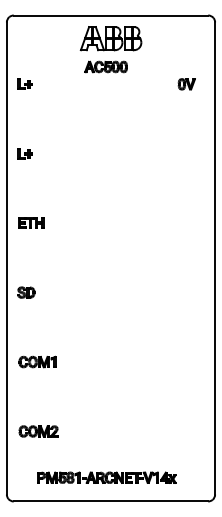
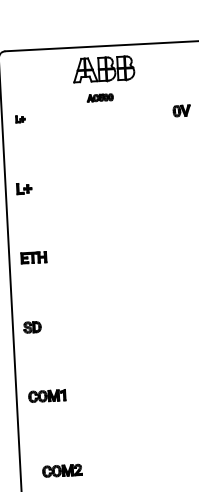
part: (105, 66) -> (99, 97), size x0.6
part: (24, 83) -> (19, 118), size x0.6
part: (38, 431) -> (62, 470), moved

